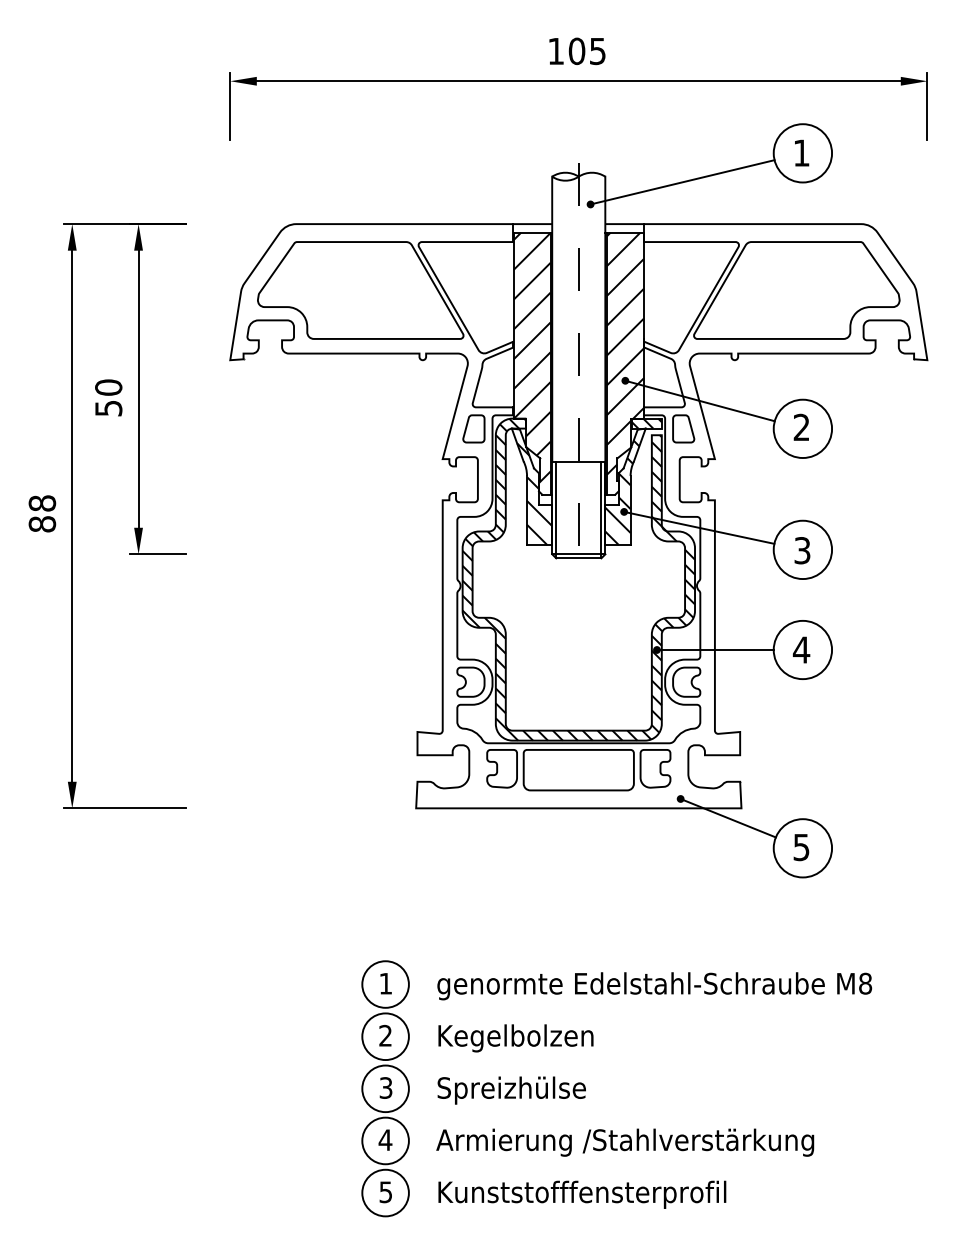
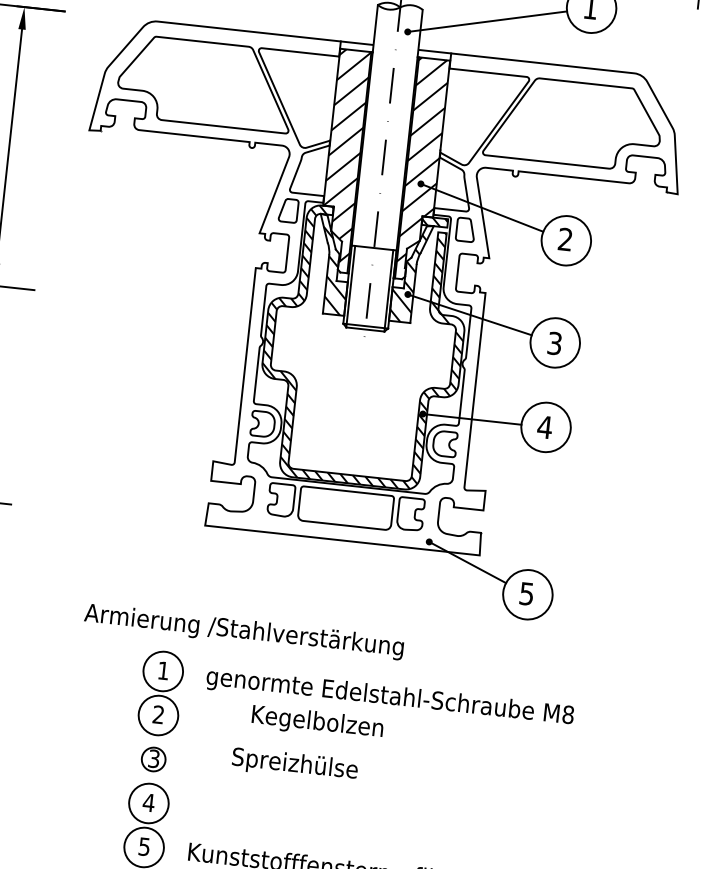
text: (515, 1038) -> (317, 723), moved
circle: (385, 1088) -> (153, 759), size x0.6
text: (511, 1090) -> (294, 765), moved
text: (625, 1142) -> (244, 631), moved

